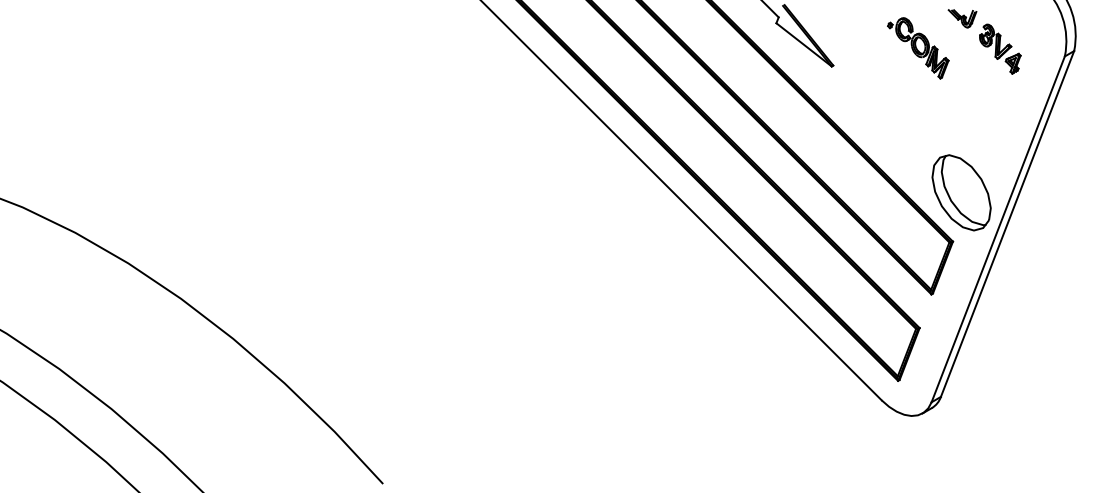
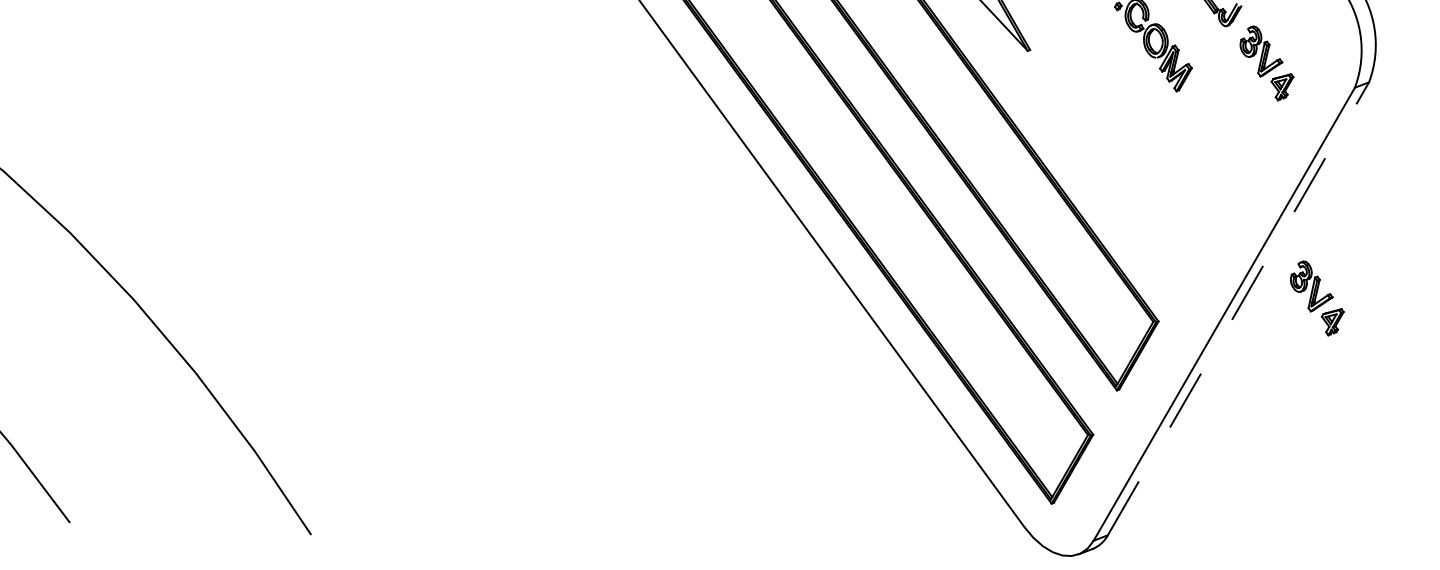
part: (961, 192) -> (1181, 254), removed
part: (1061, 207) -> (1317, 297), added
line: (1007, 223) -> (1238, 308), solid -> dashed

